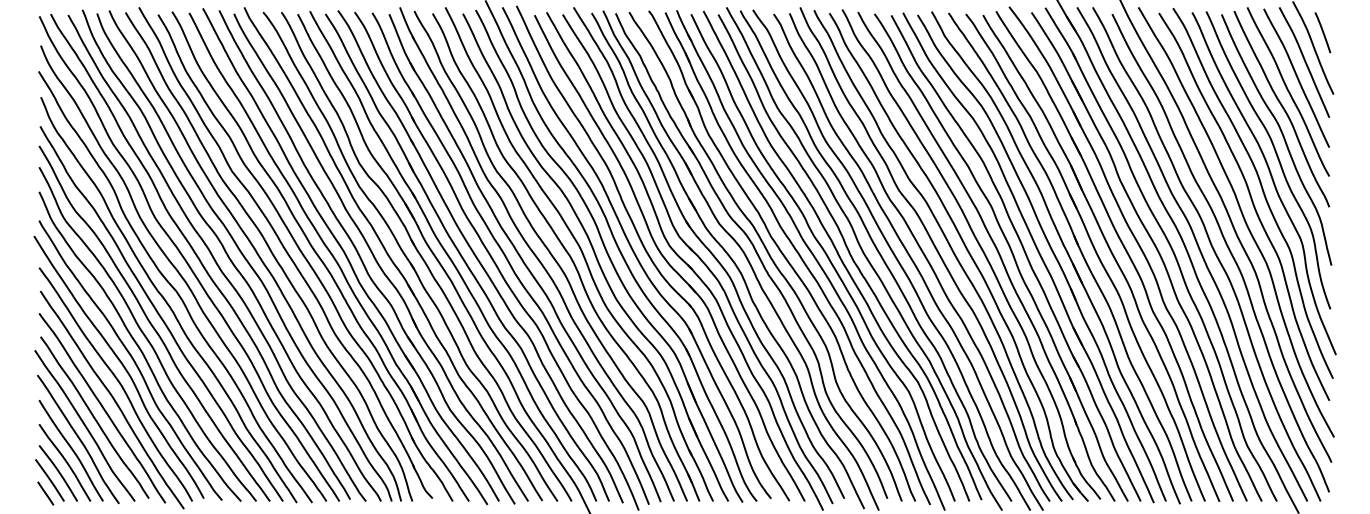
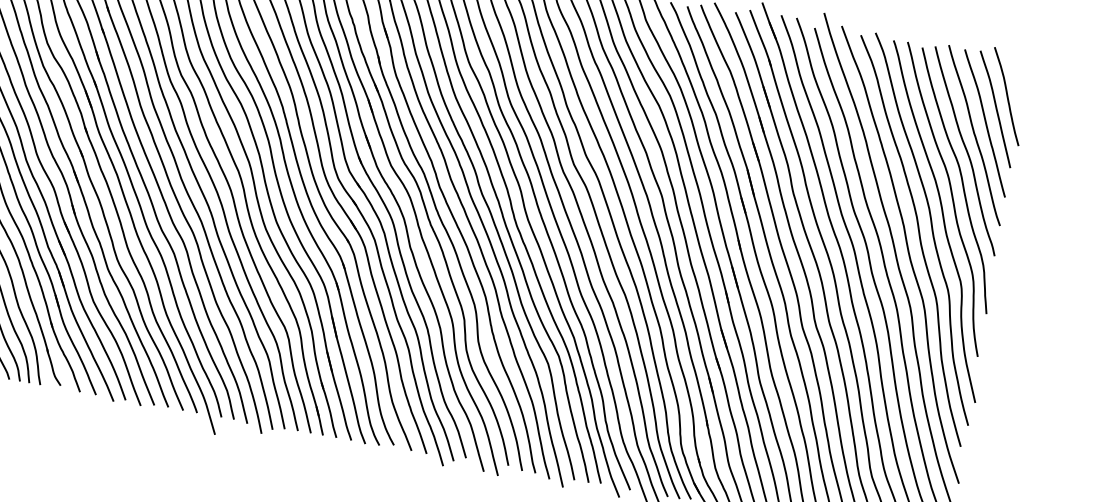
line: (1322, 32) -> (1018, 82), removed

